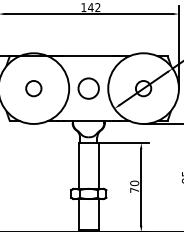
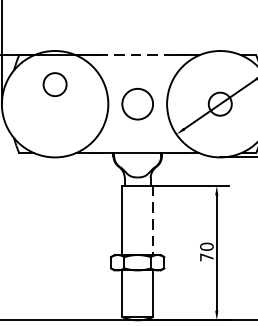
line: (88, 56) -> (137, 55), solid -> dashed
circle: (33, 88) -> (54, 84), moved
line: (98, 165) -> (152, 219), solid -> dashed

